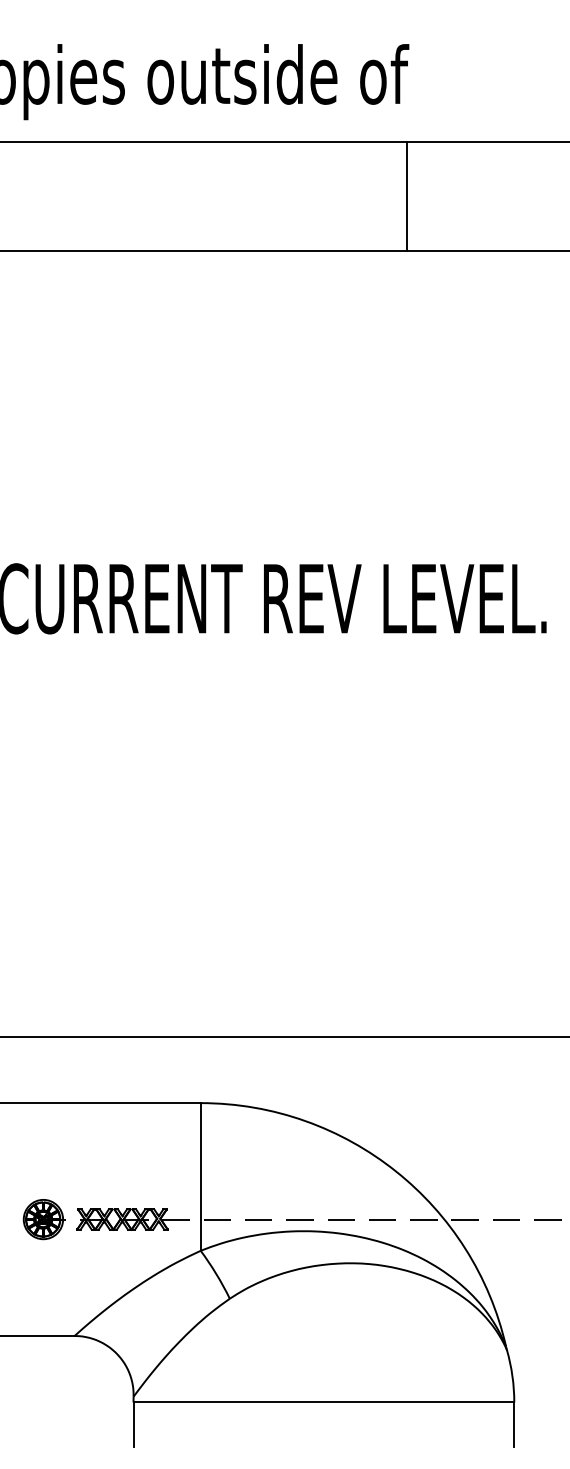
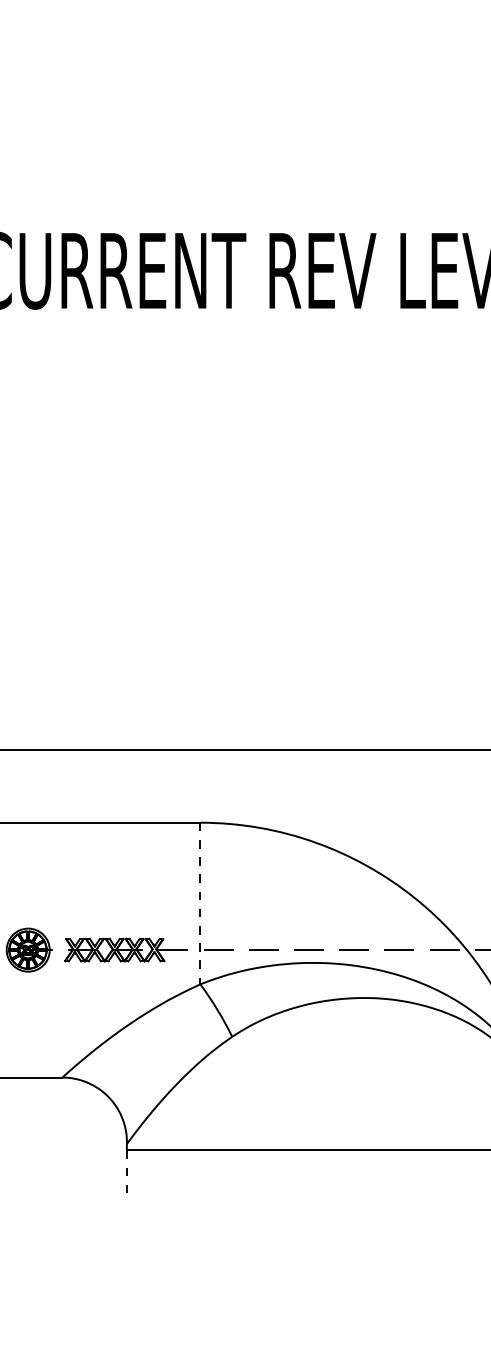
line: (200, 1176) -> (200, 903), solid -> dashed
line: (133, 1425) -> (126, 1175), solid -> dashed

